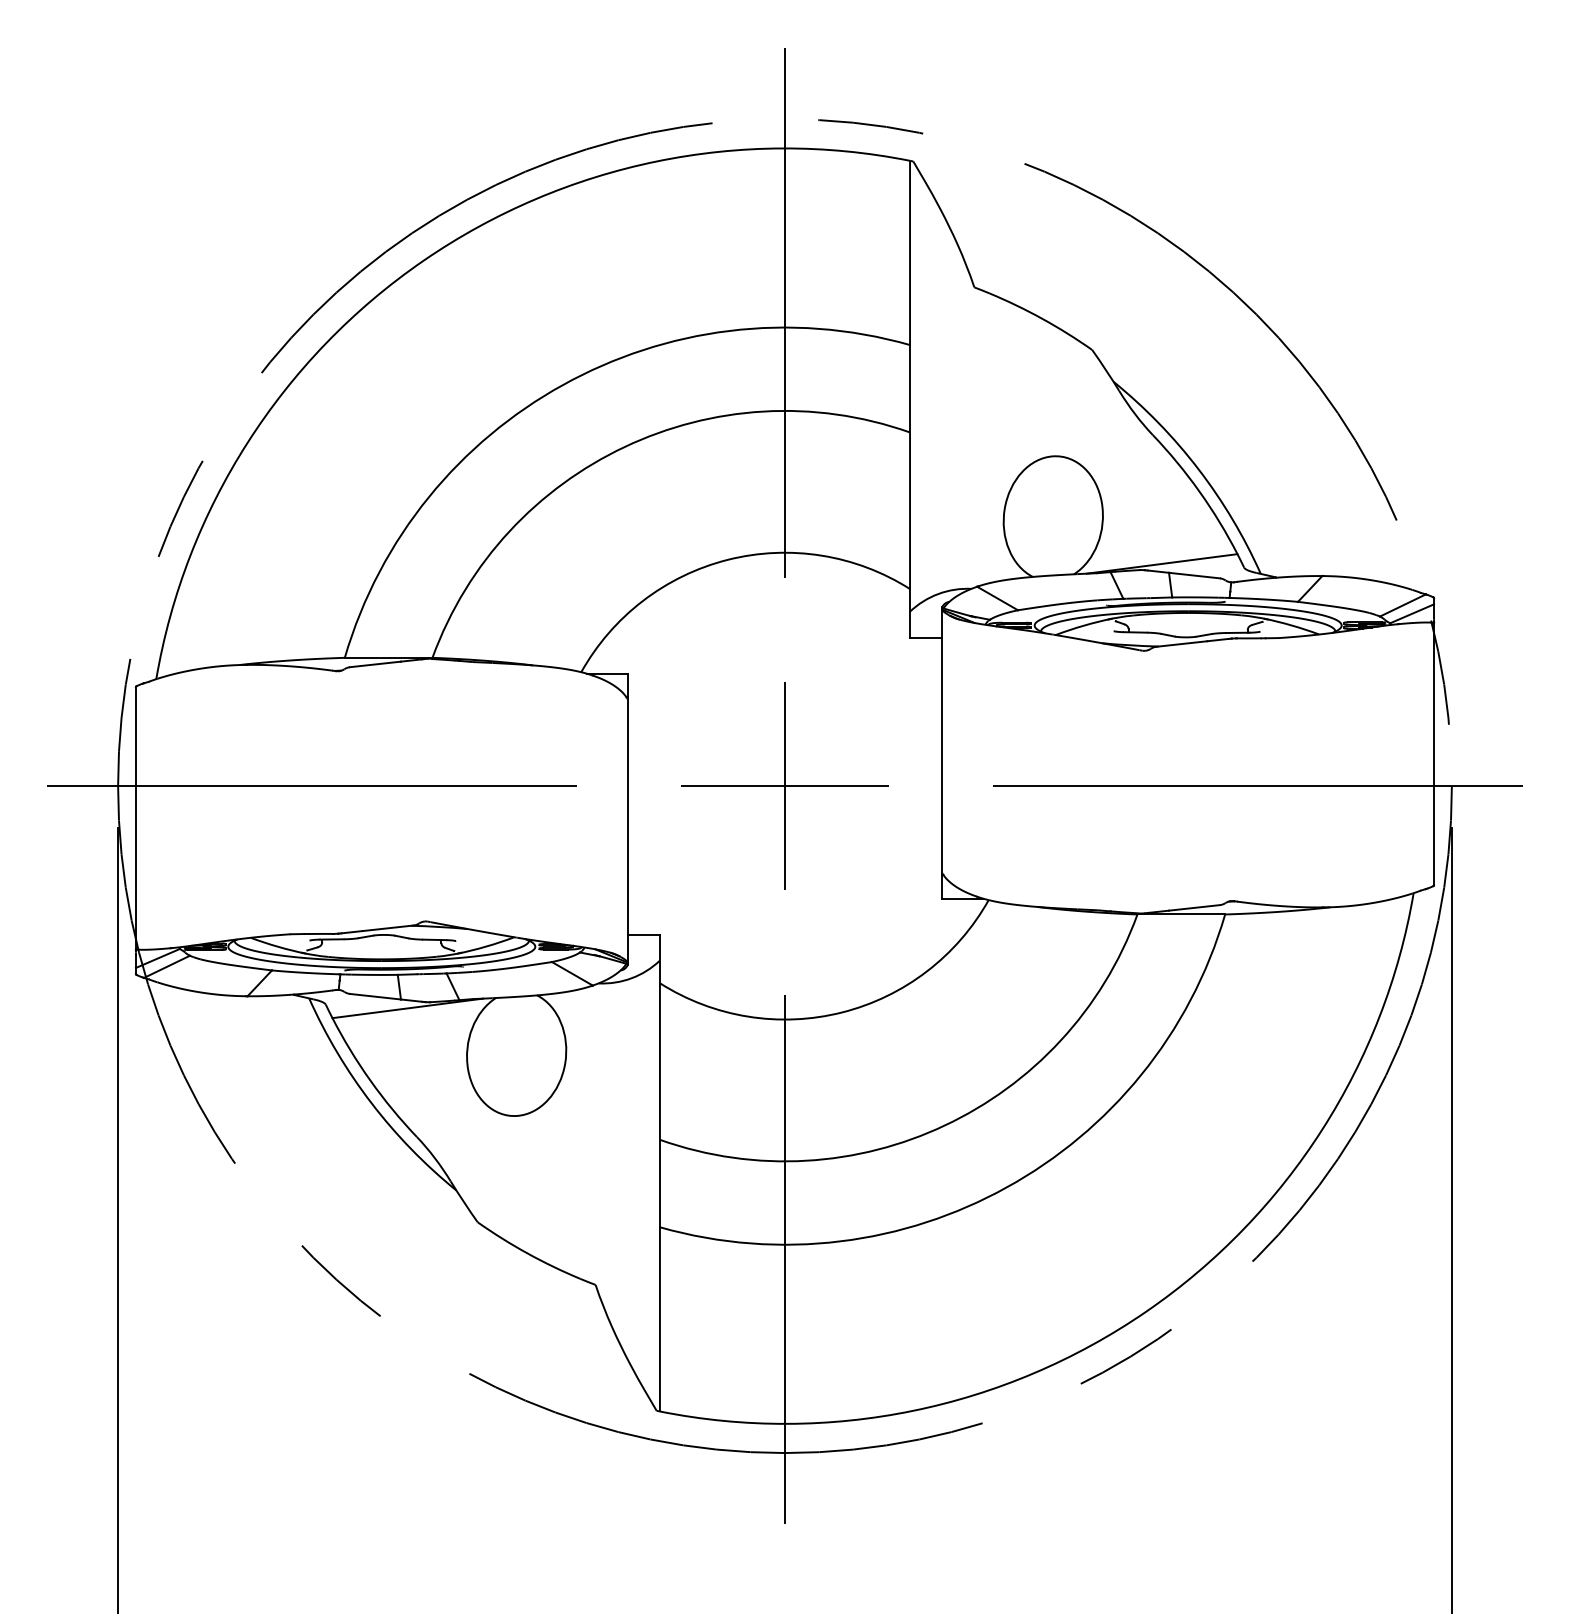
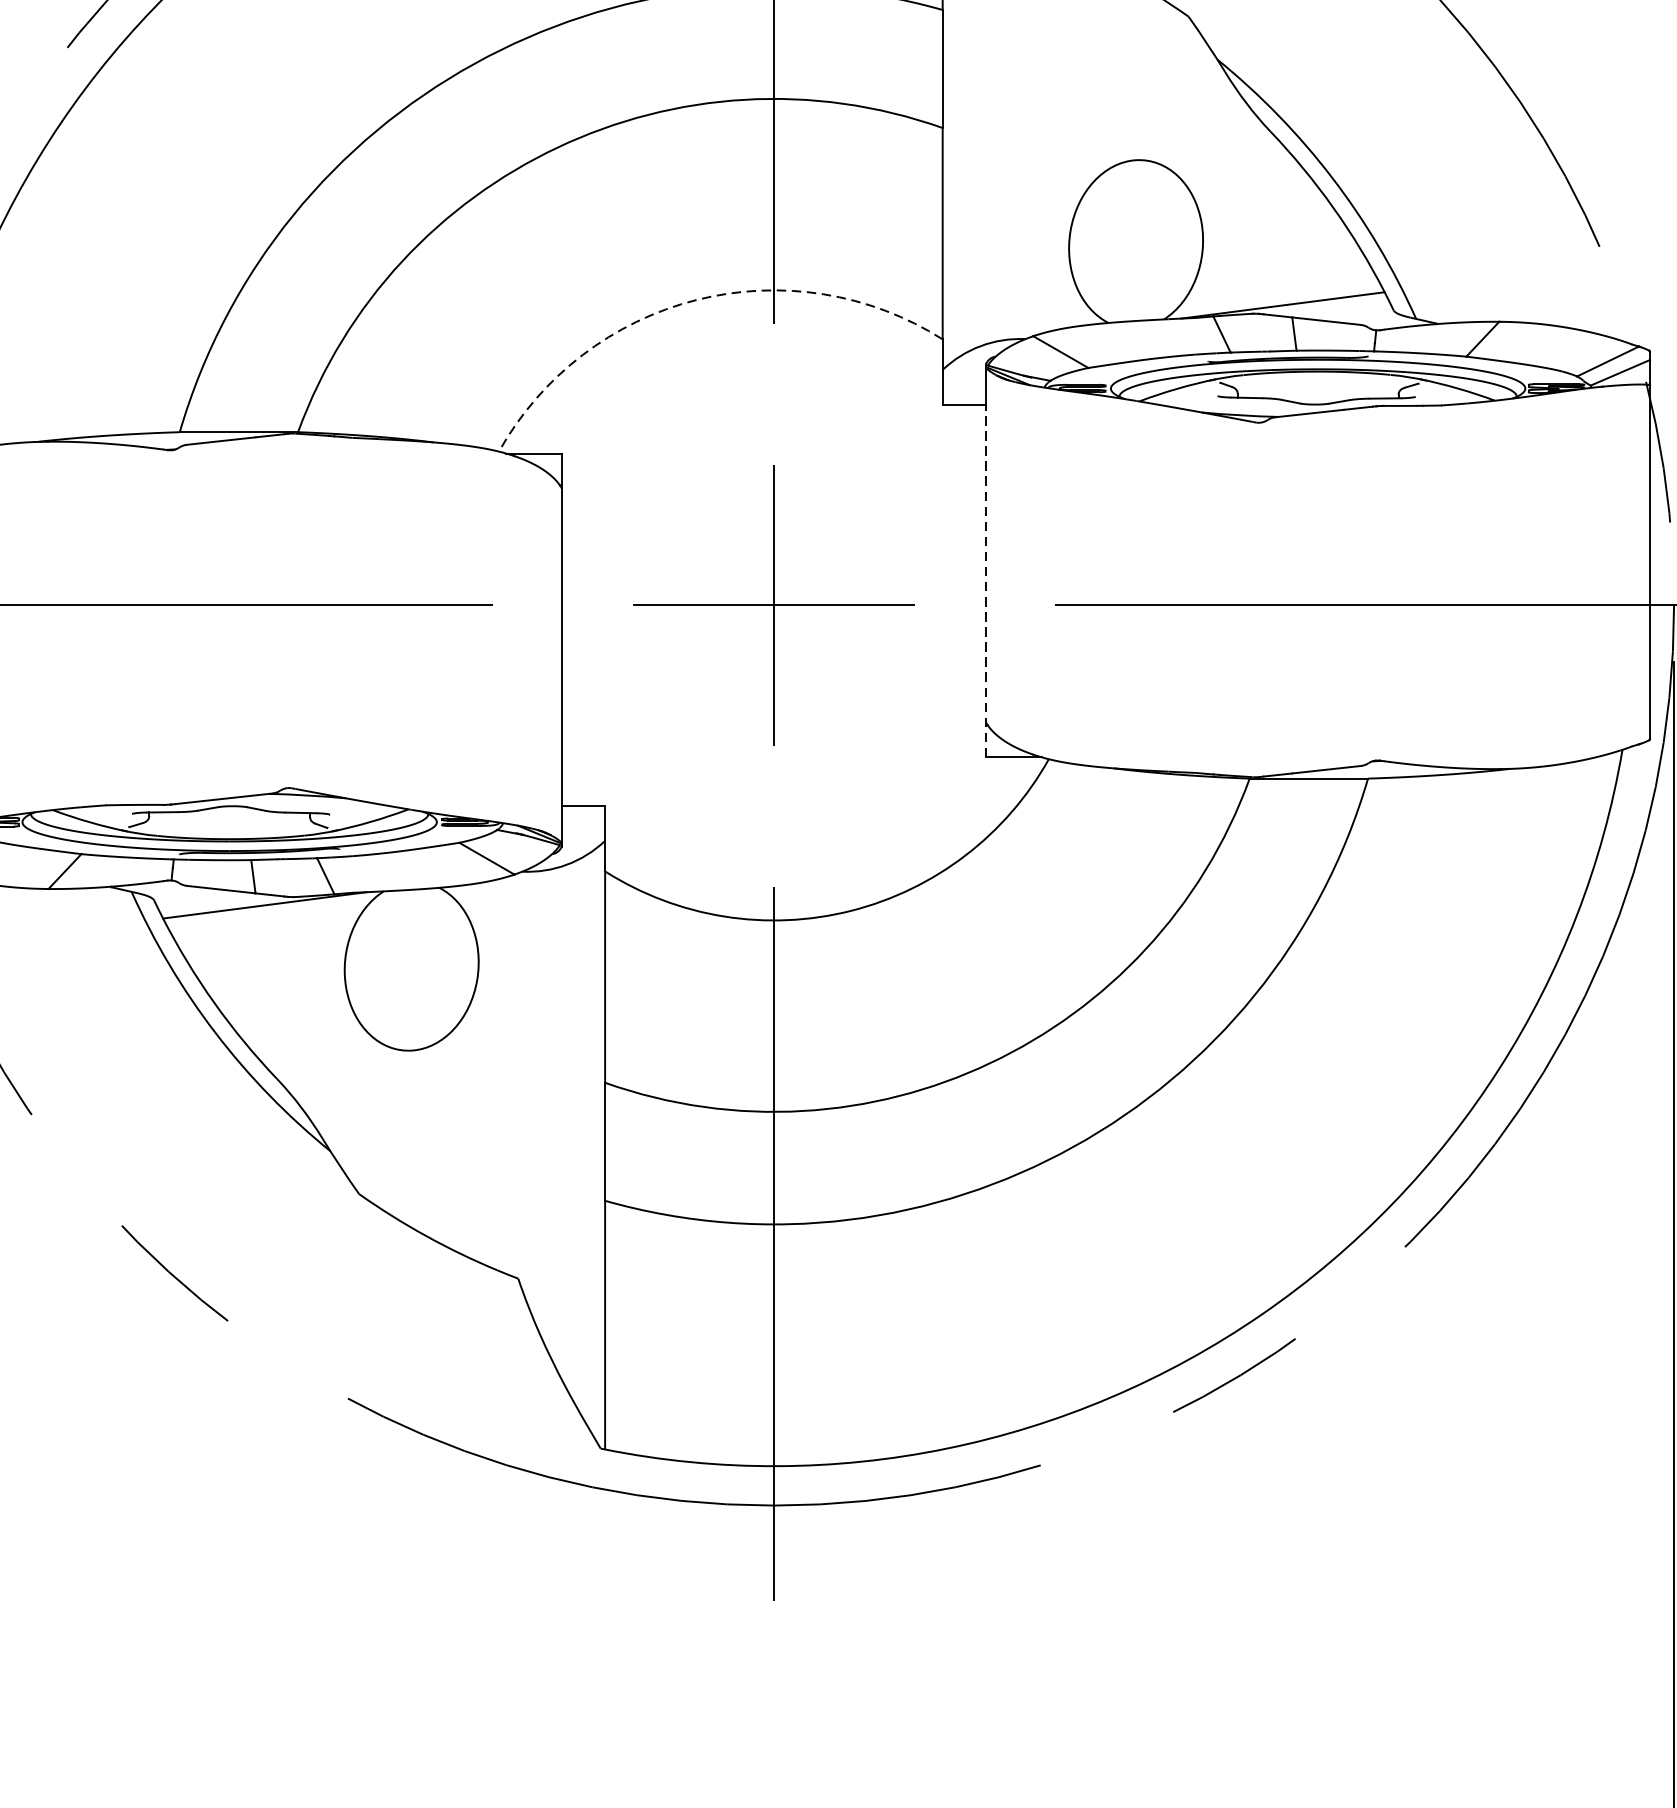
arc: (727, 559) -> (696, 299), solid -> dashed
line: (942, 767) -> (986, 580), solid -> dashed

